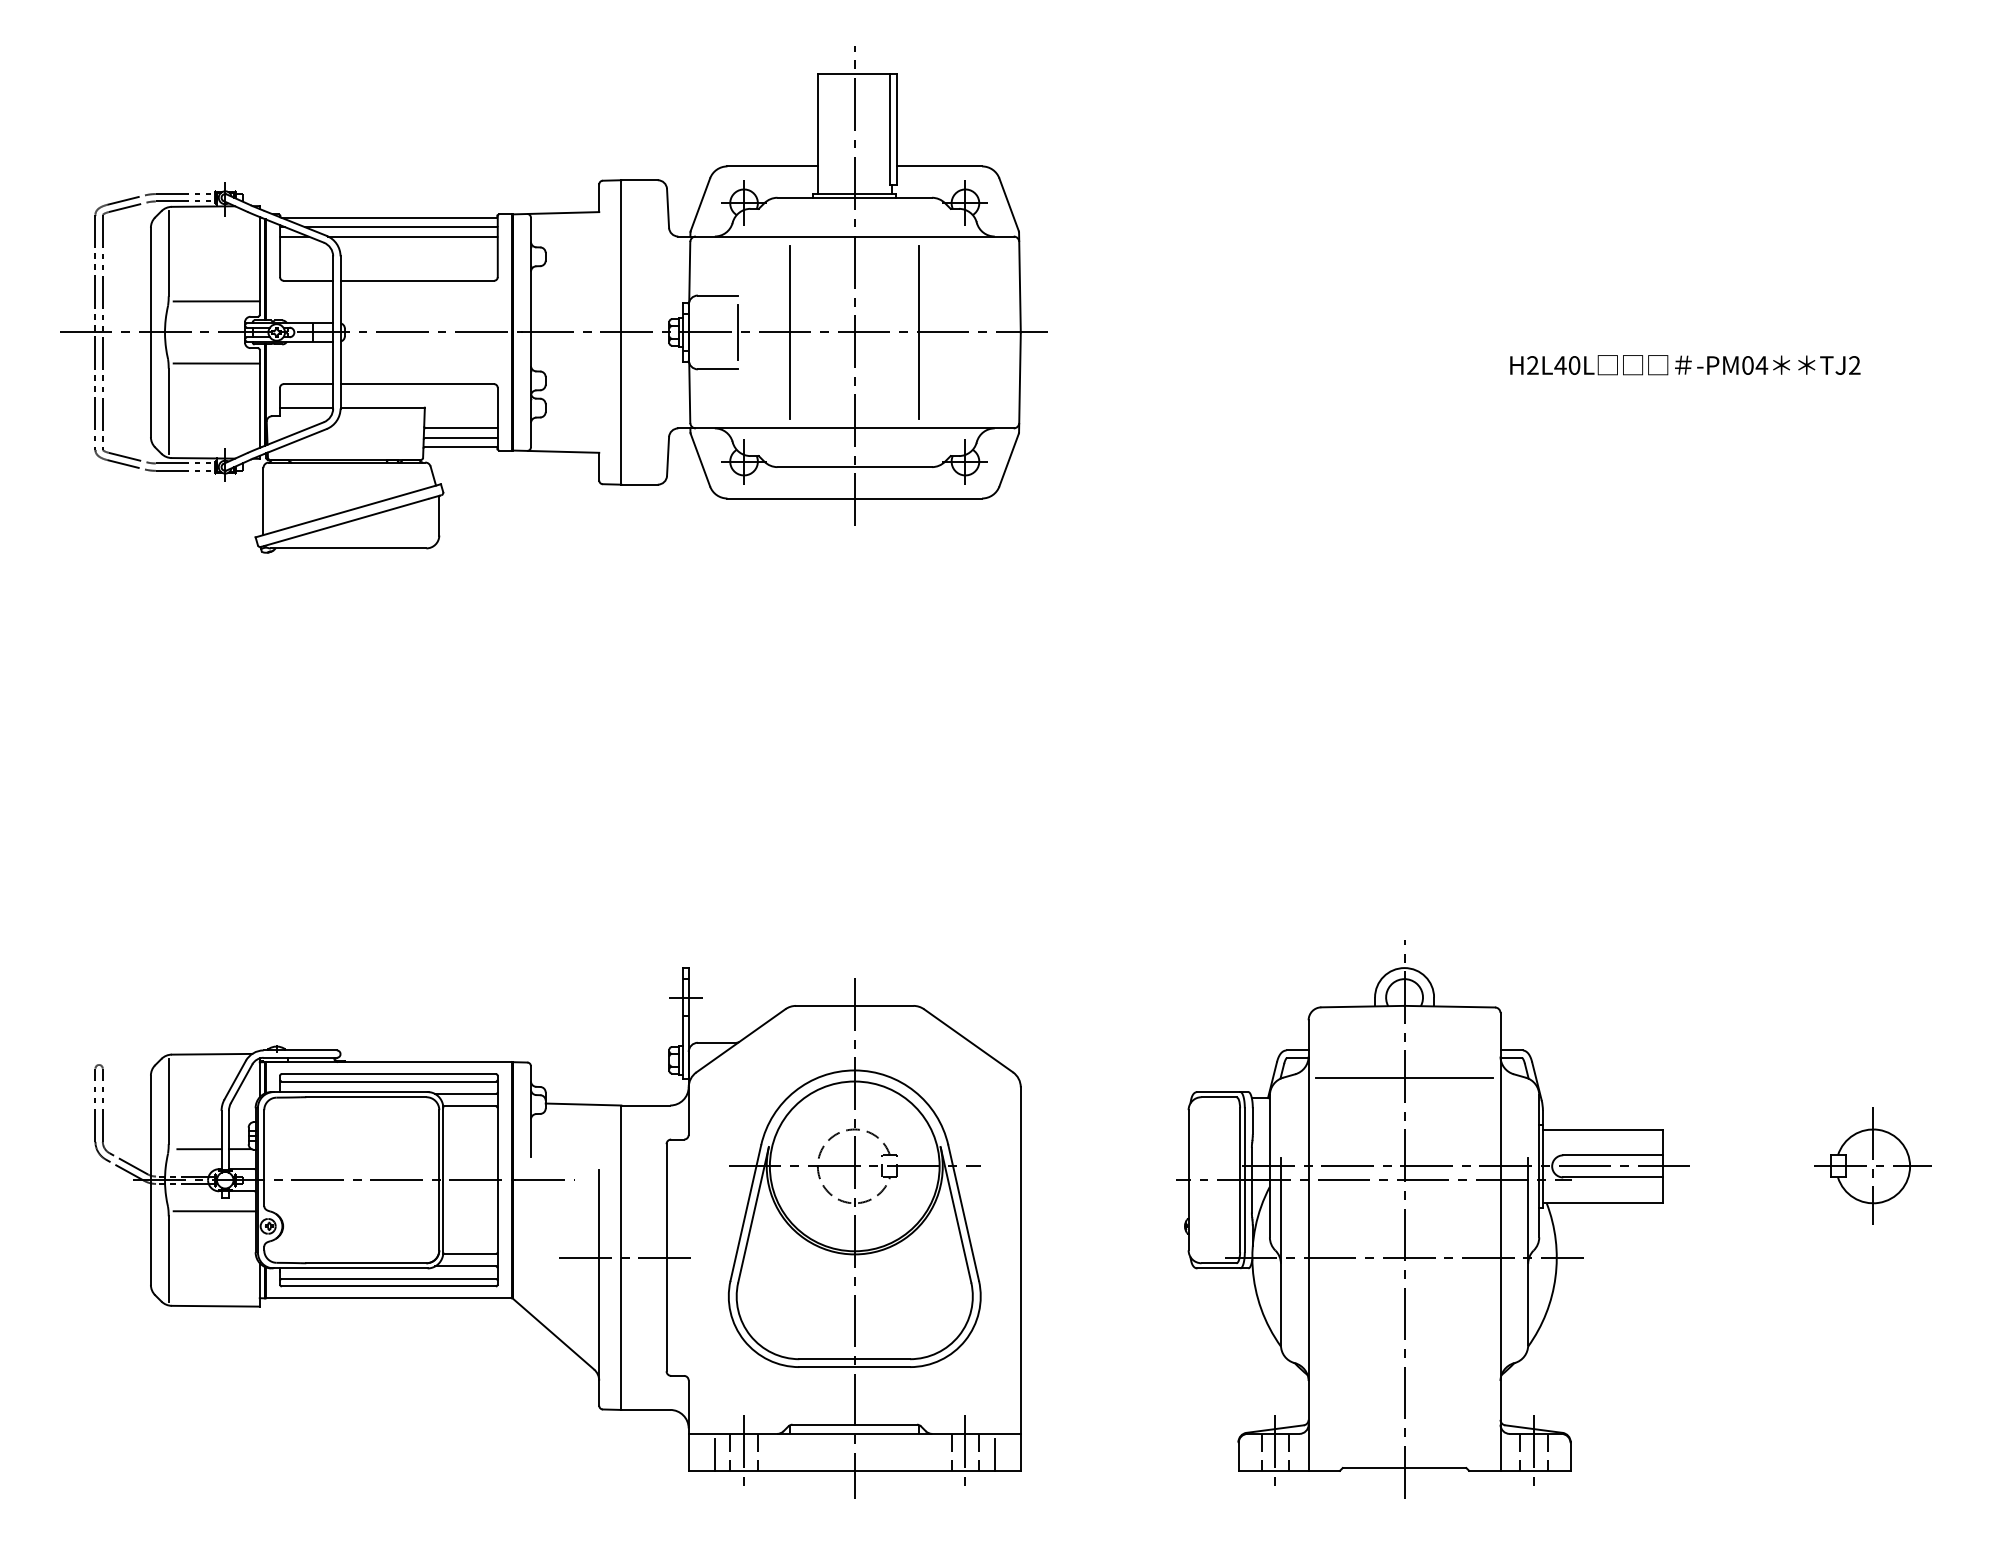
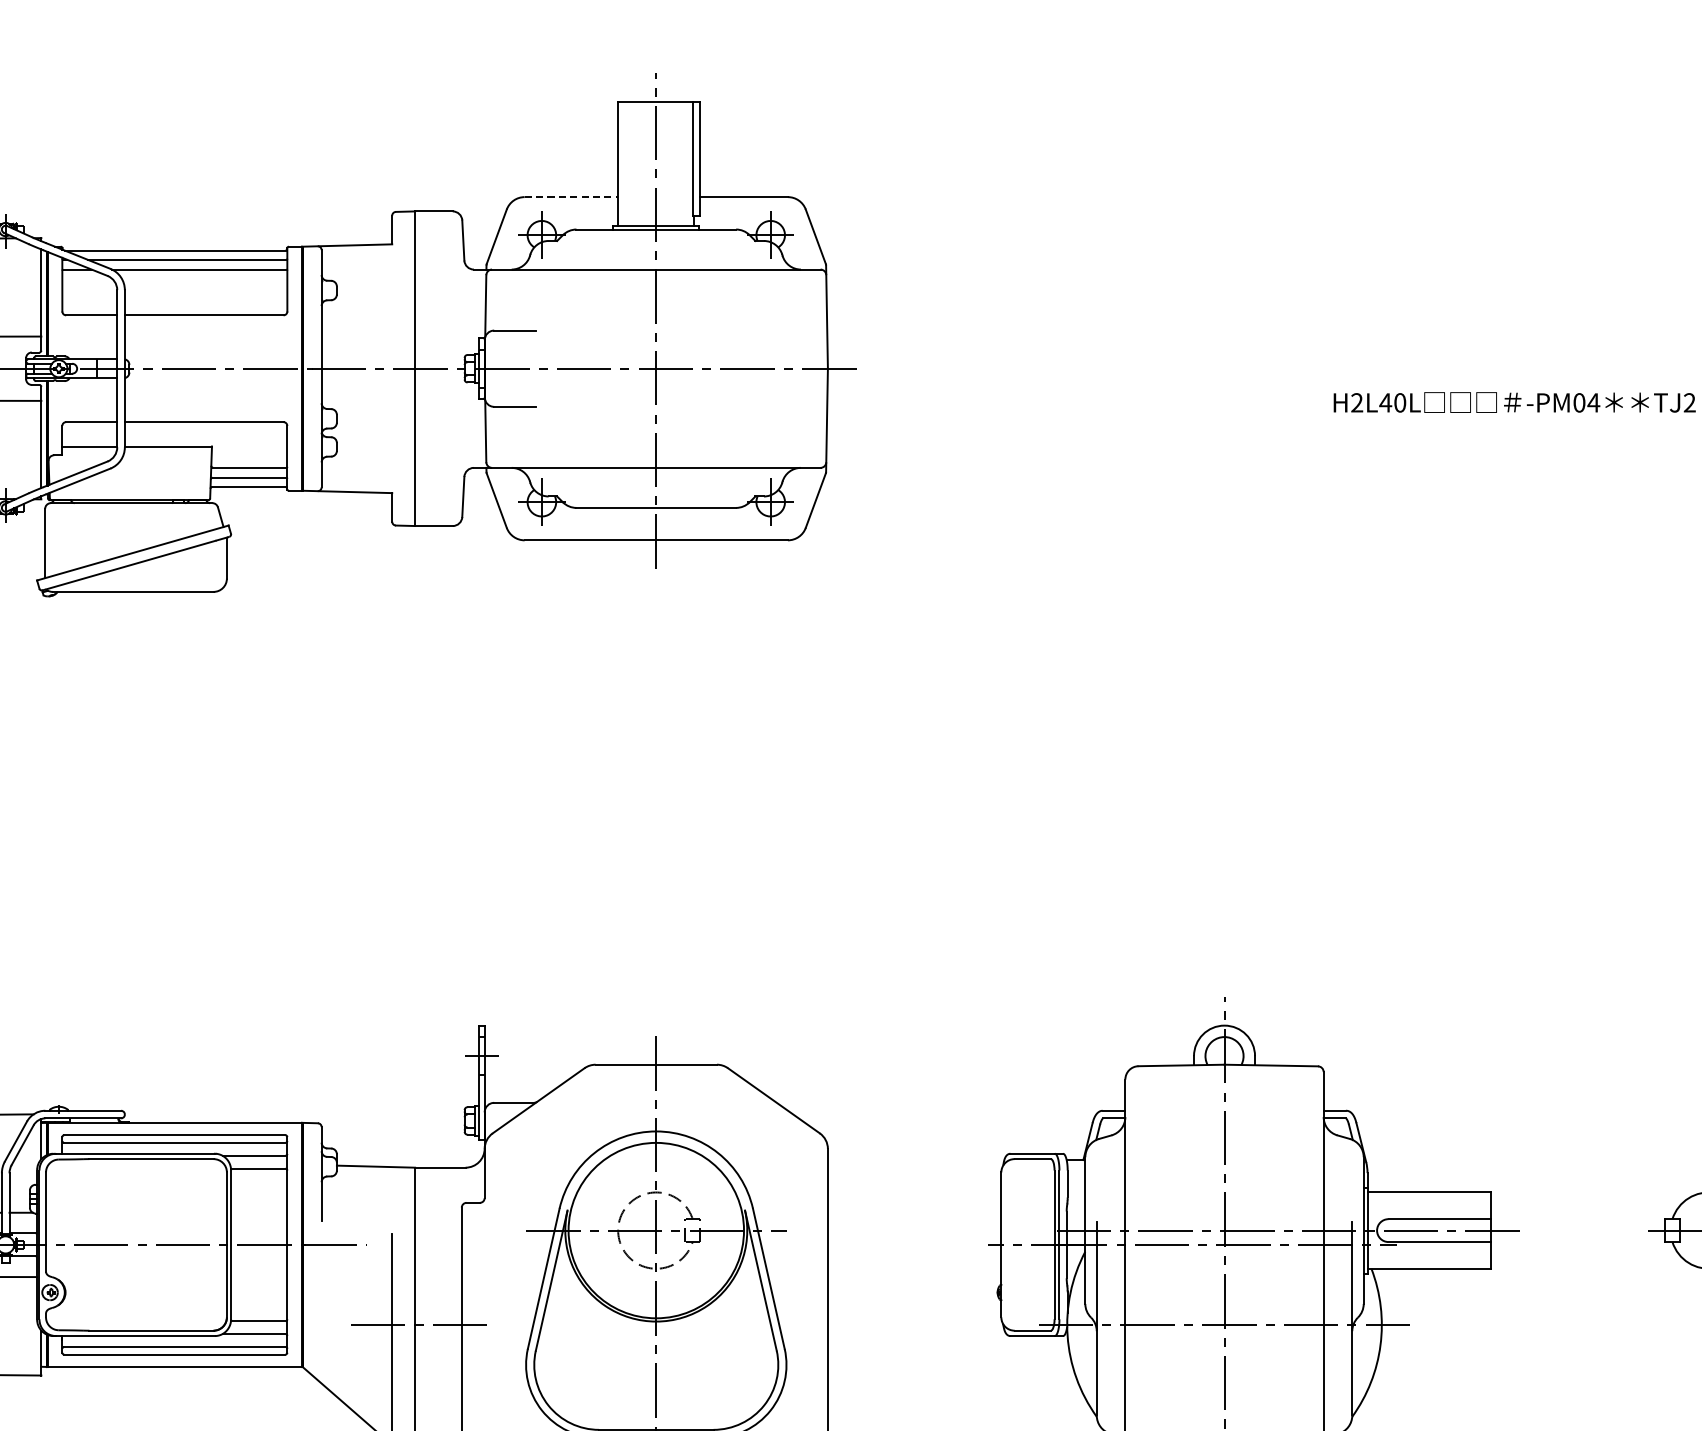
line: (773, 166) -> (572, 197), solid -> dashed
line: (738, 332) -> (536, 368), removed
line: (790, 332) -> (589, 368), removed
line: (919, 332) -> (723, 368), removed
line: (1404, 1077) -> (1224, 1138), removed

